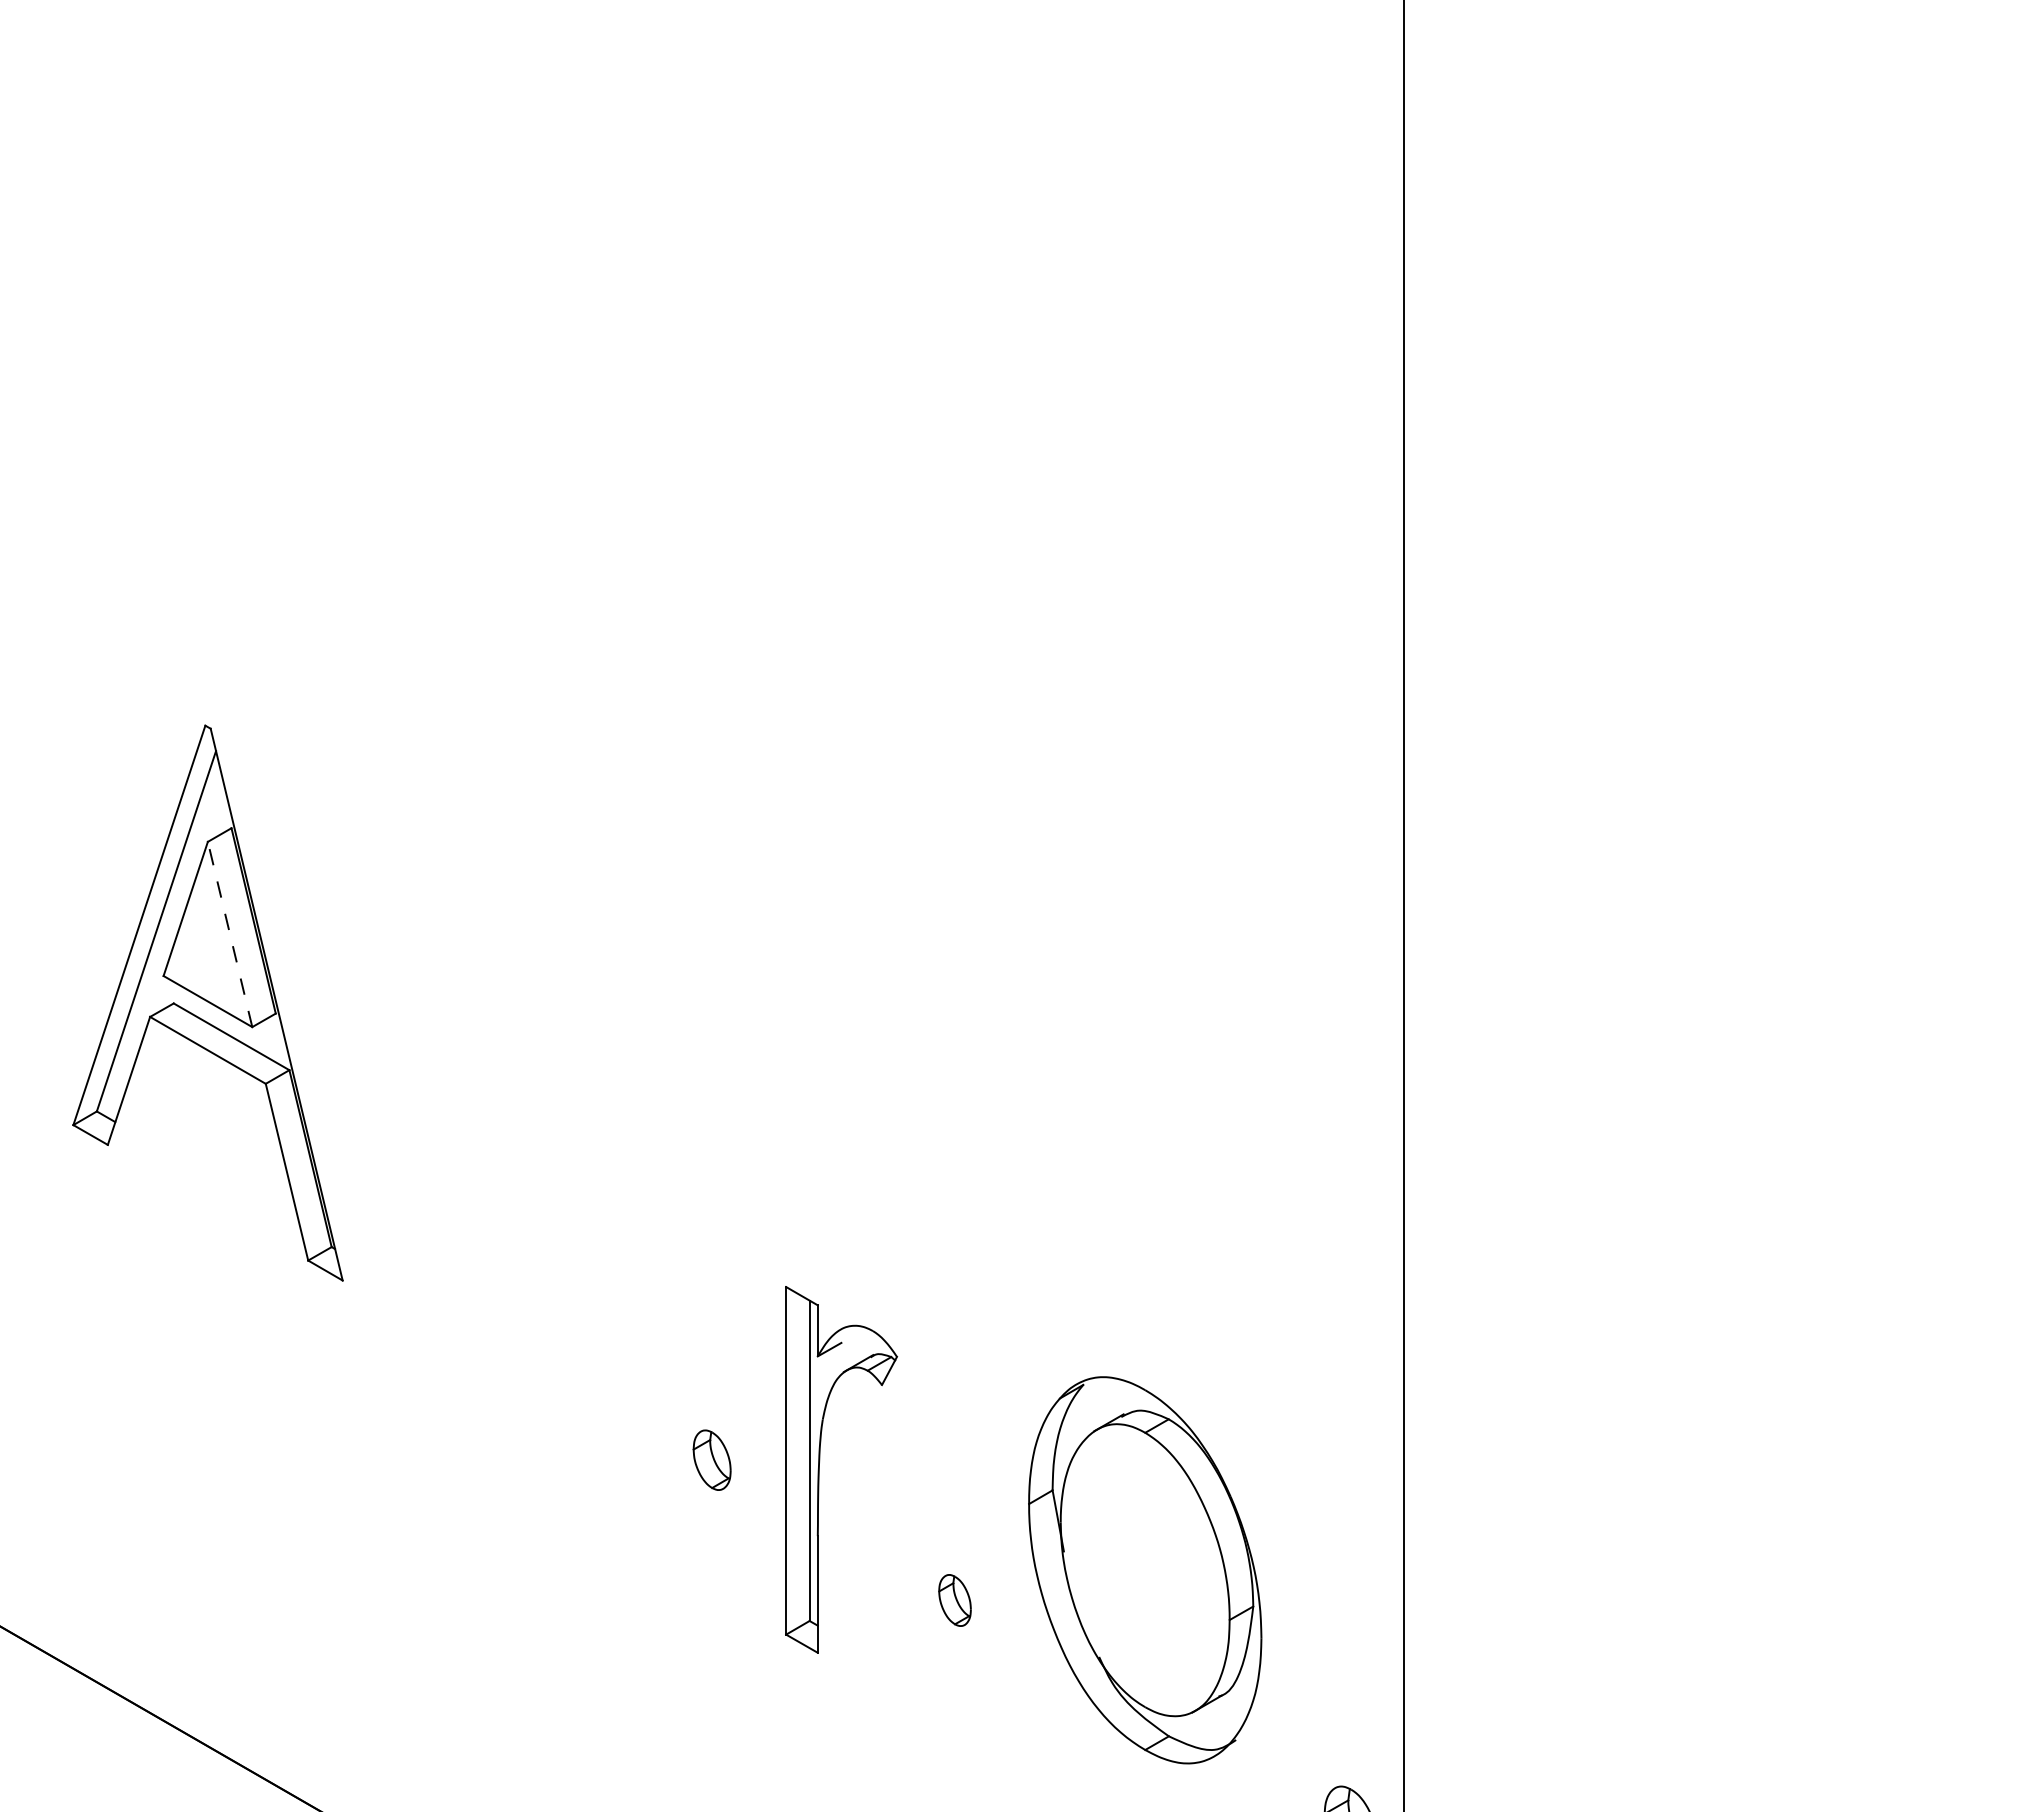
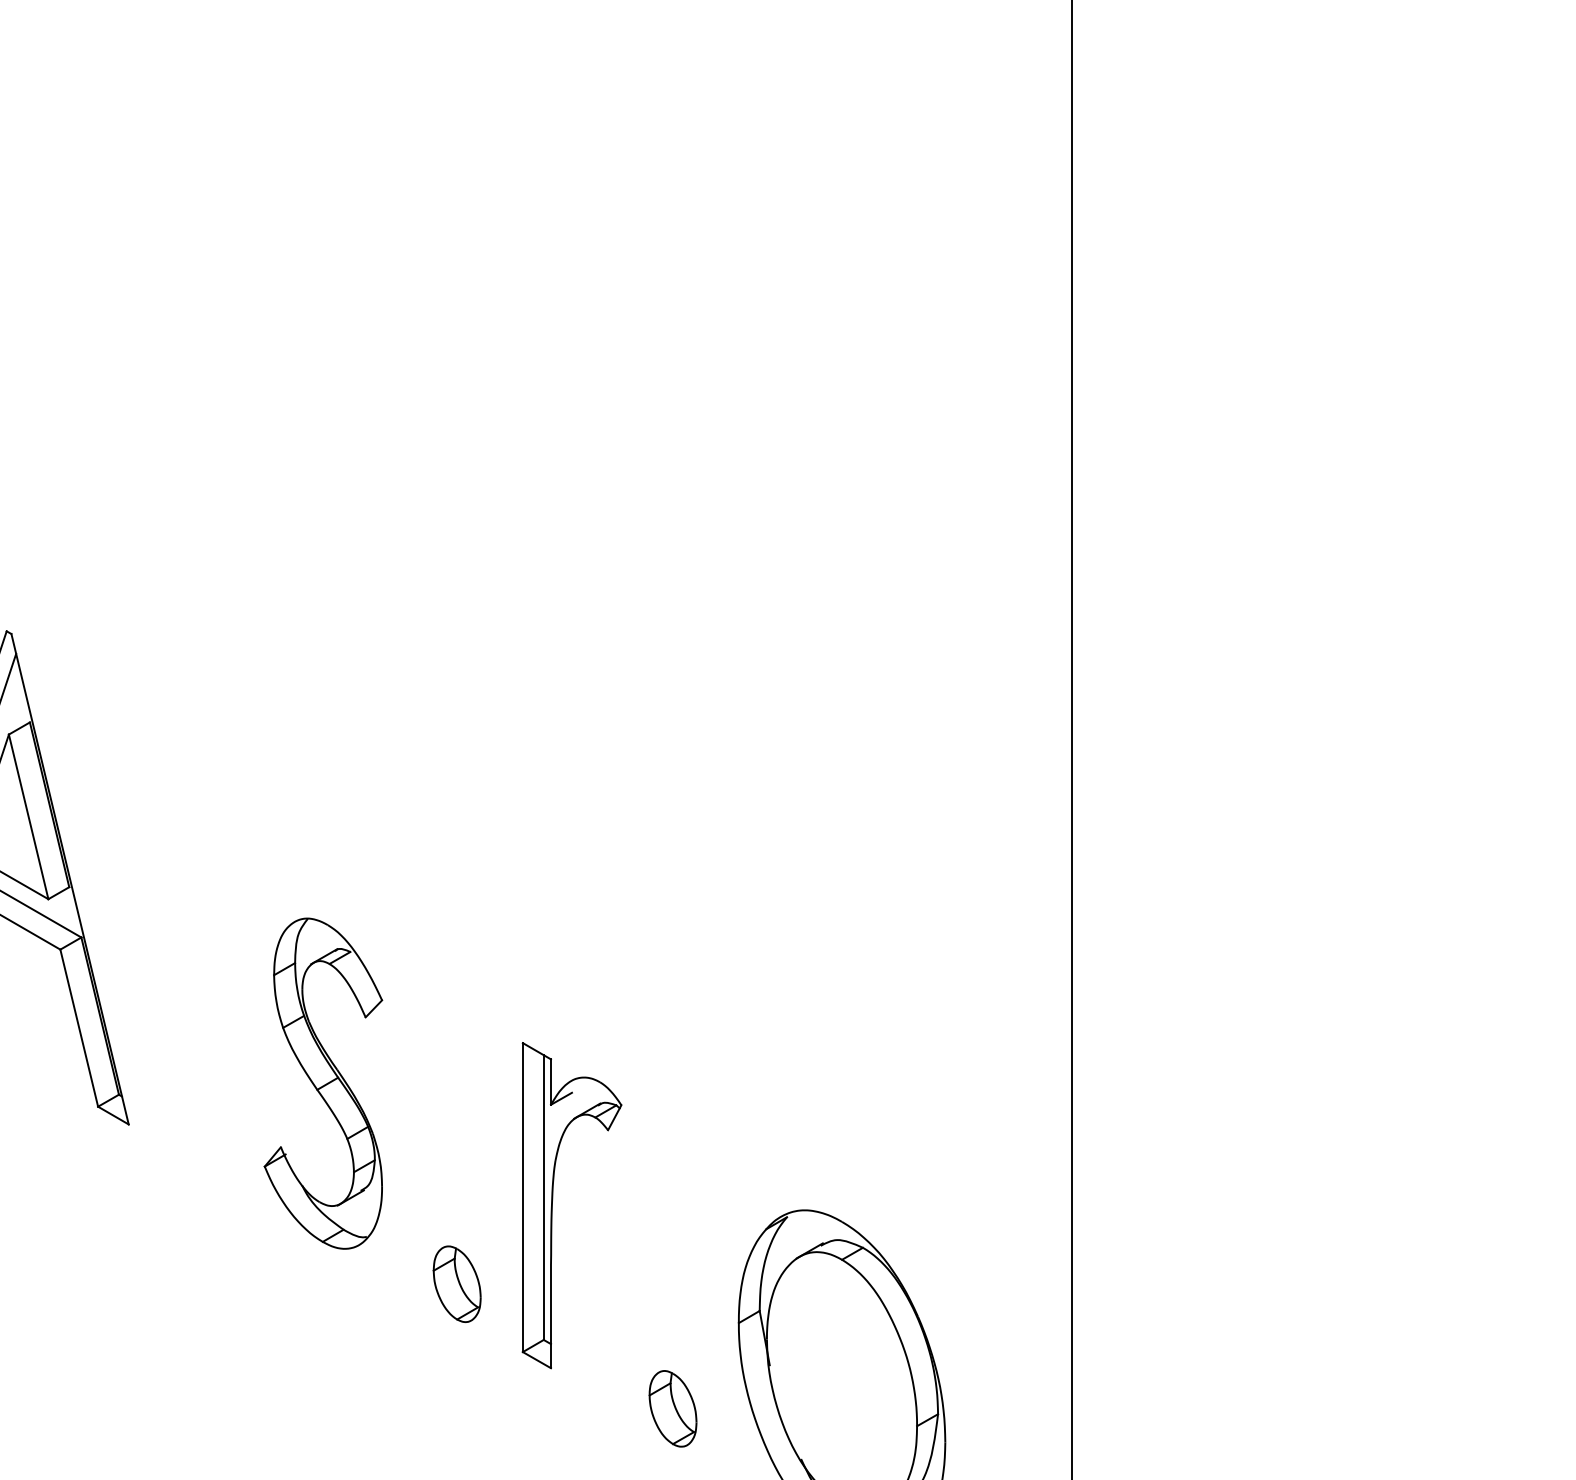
line: (229, 934) -> (28, 816), dashed -> solid
part: (561, 1234) -> (323, 1083), added
part: (711, 1459) -> (456, 1283), size x1.43
part: (819, 1469) -> (552, 1205), moved
part: (954, 1600) -> (672, 1408), size x1.67

